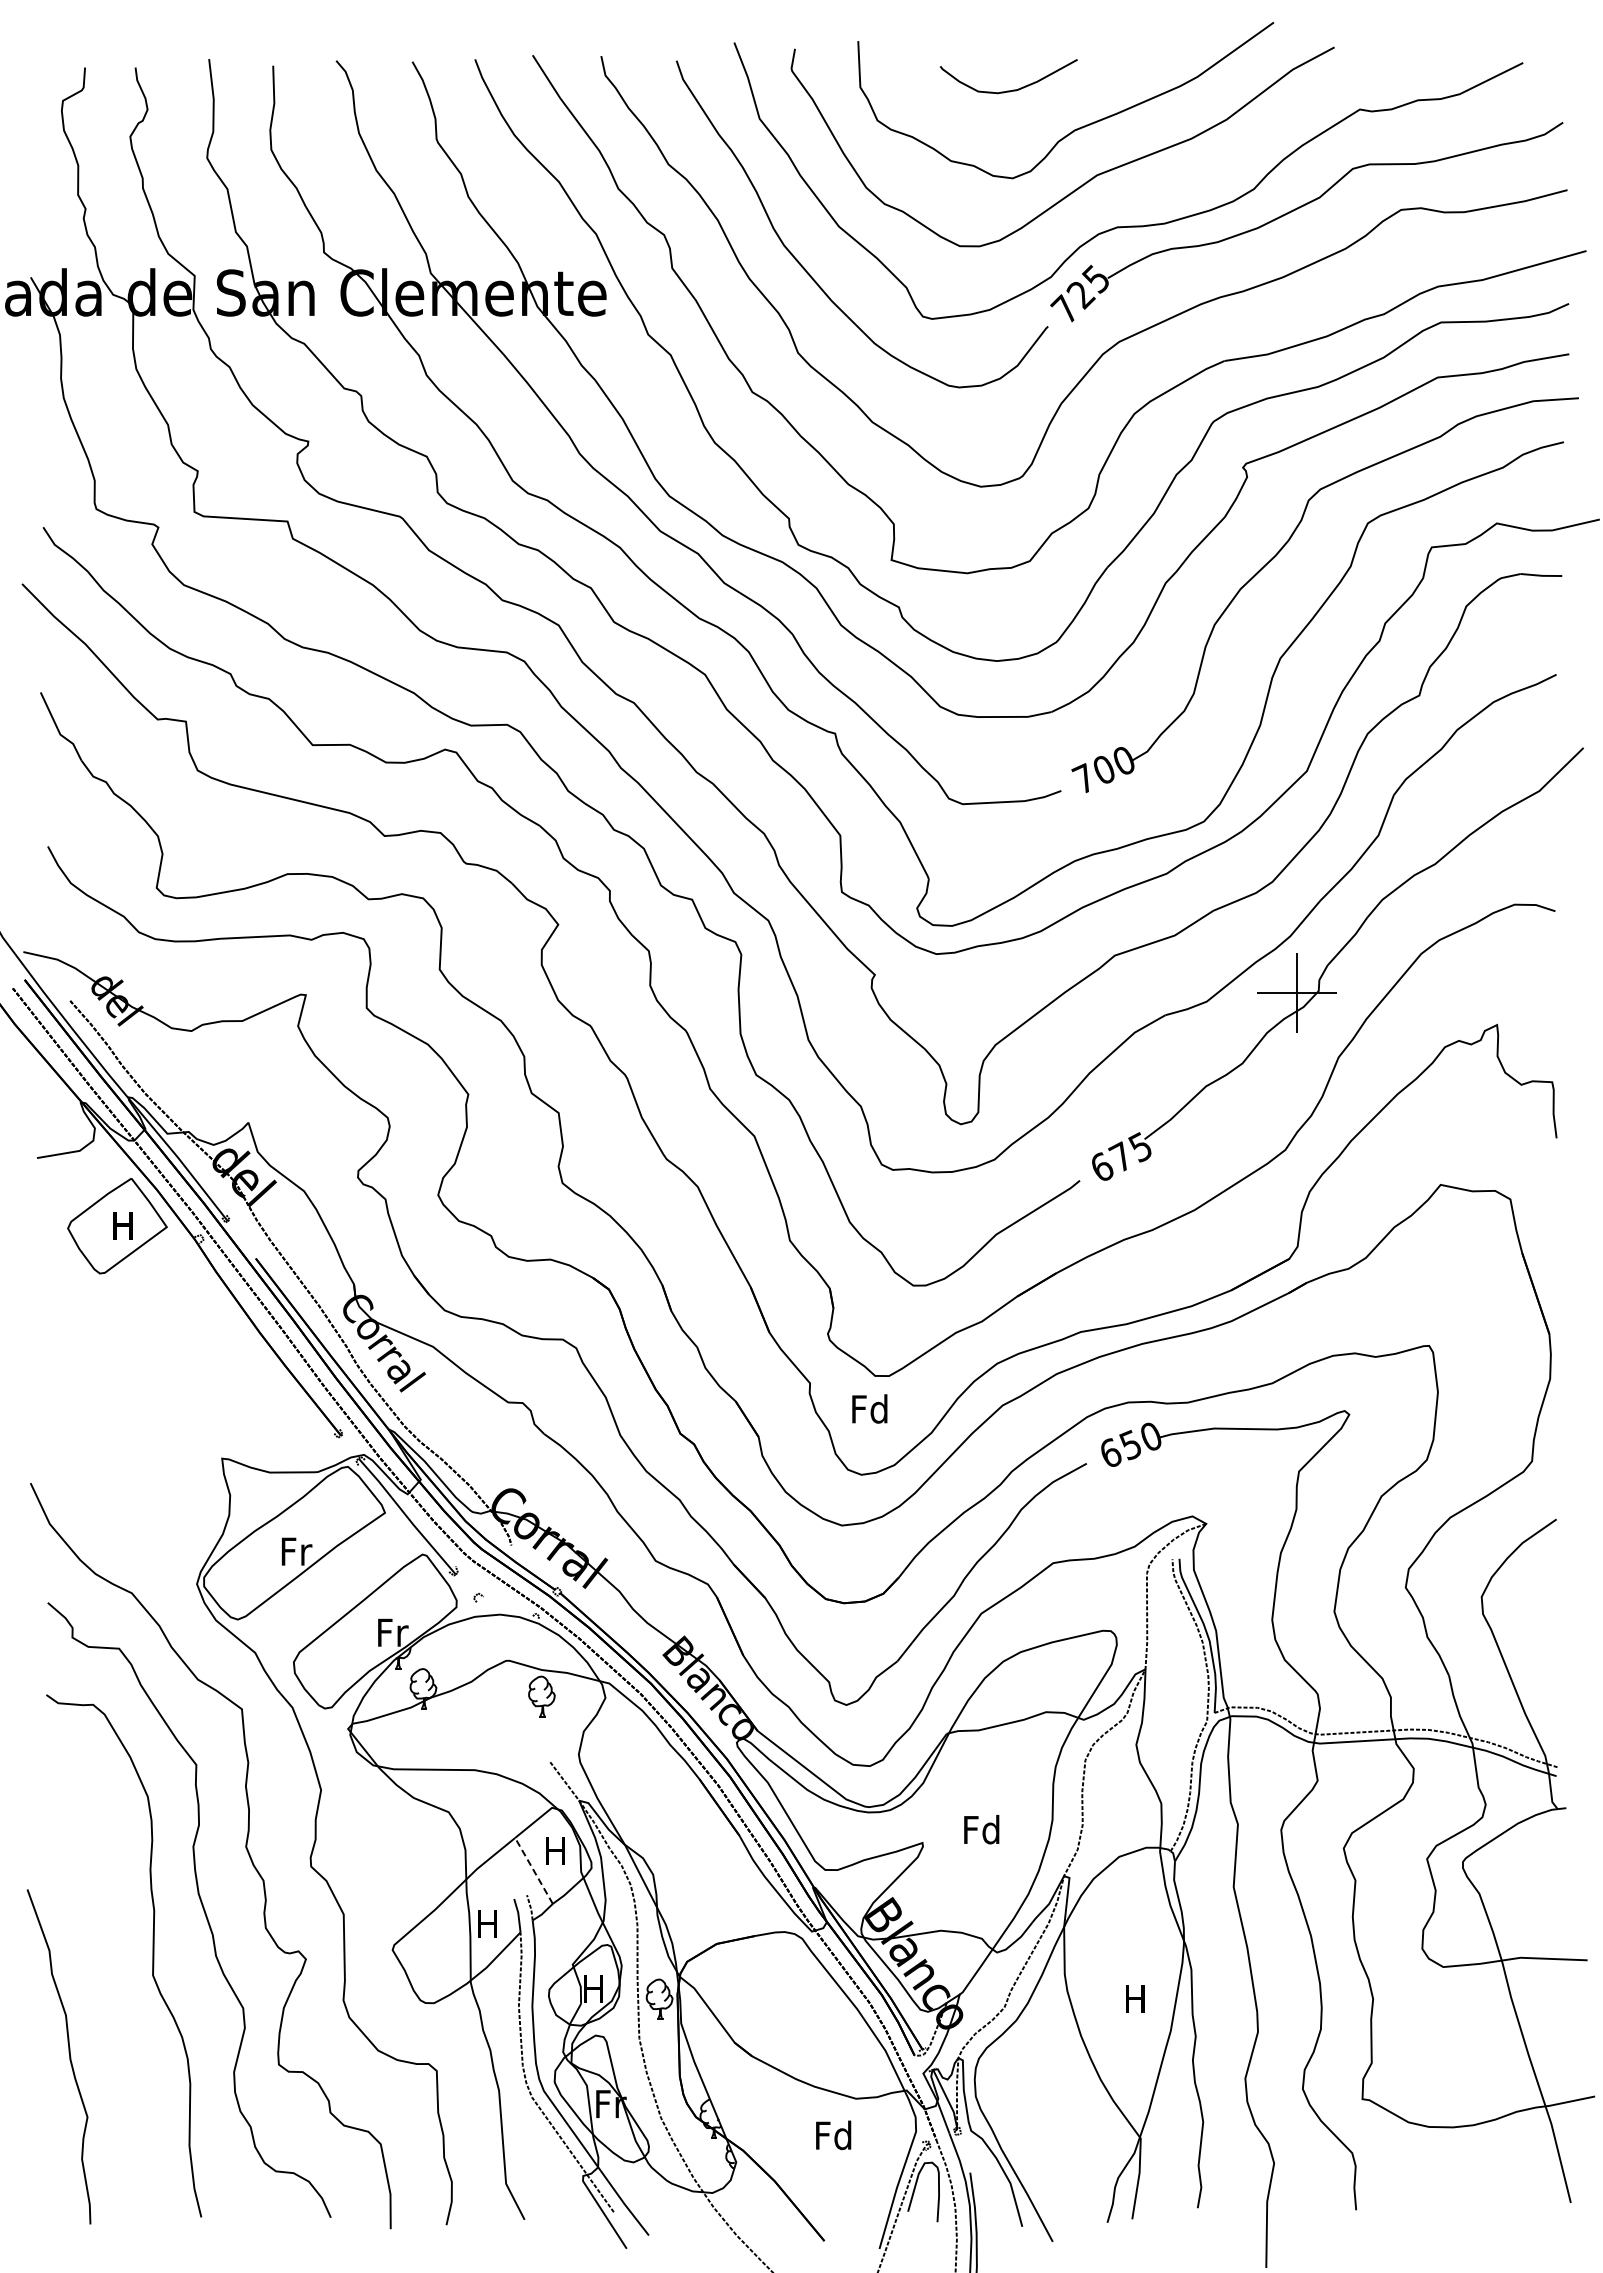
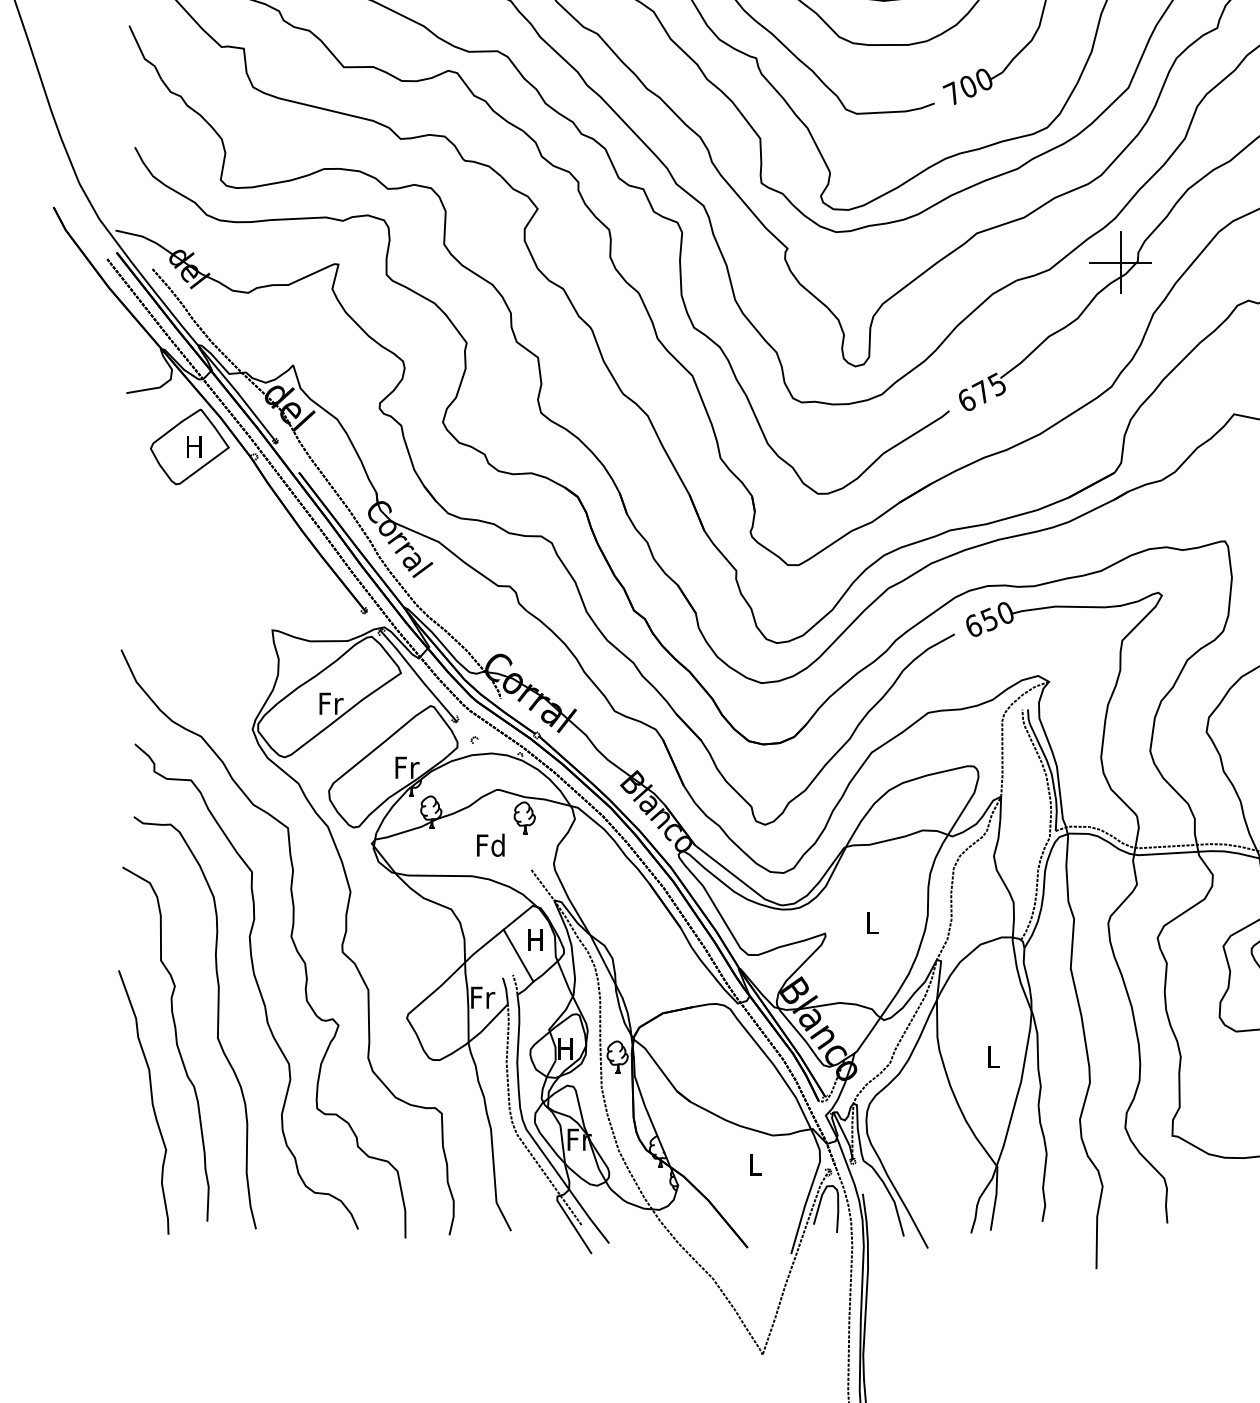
text: (869, 1408) -> (490, 844), moved
text: (981, 1829) -> (871, 923), Fd -> L
line: (534, 1870) -> (518, 955), dashed -> solid
text: (489, 1924) -> (483, 998), H -> Fr
curve: (99, 1979) -> (175, 1041), added
text: (1135, 1998) -> (993, 1056), H -> L
text: (833, 2135) -> (754, 1164), Fd -> L

